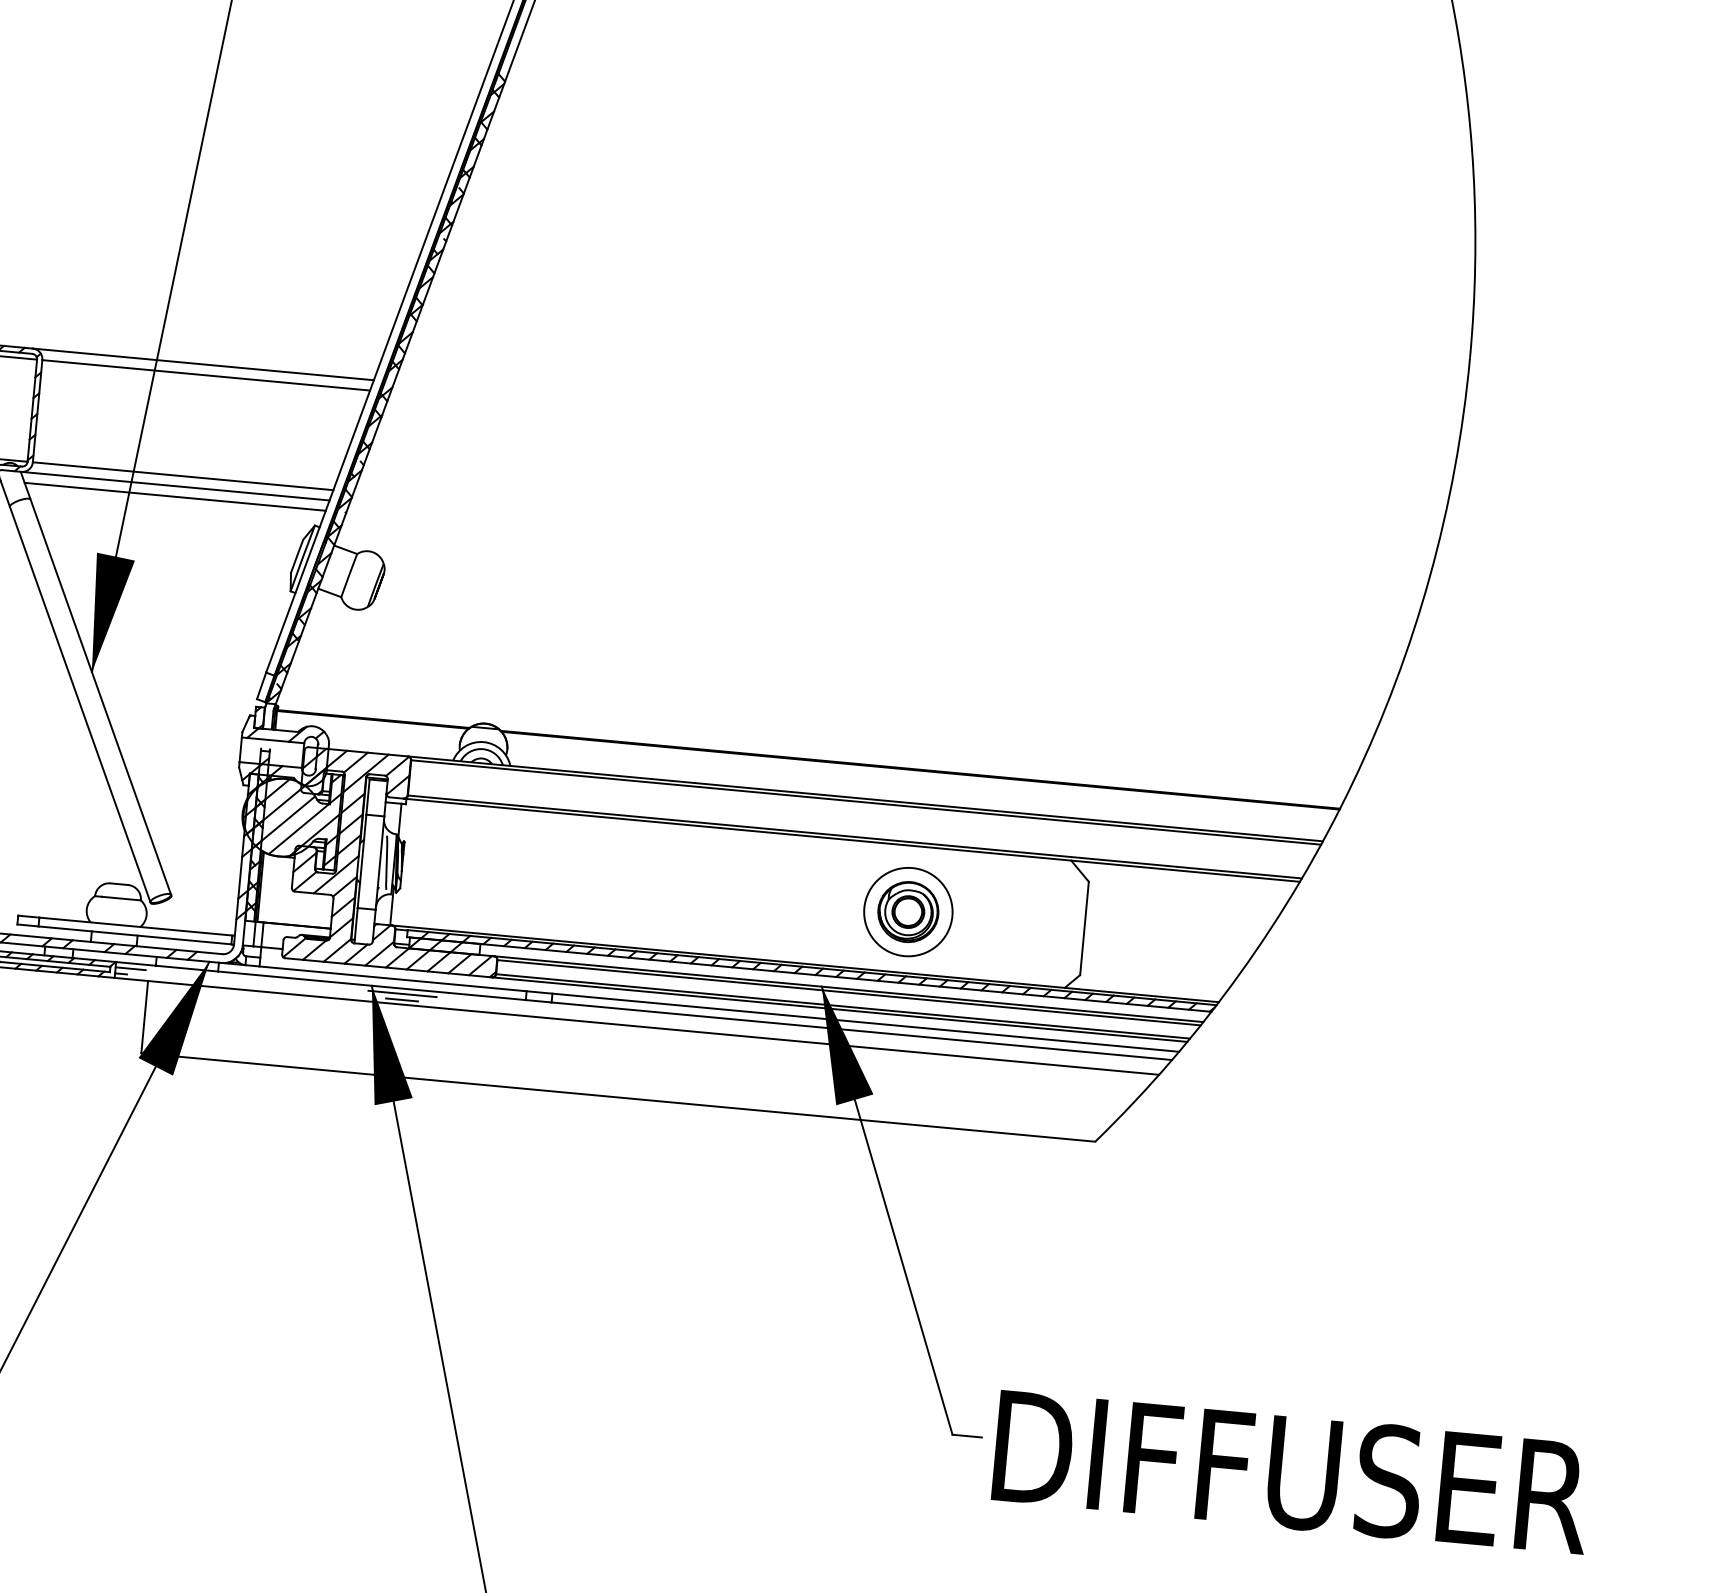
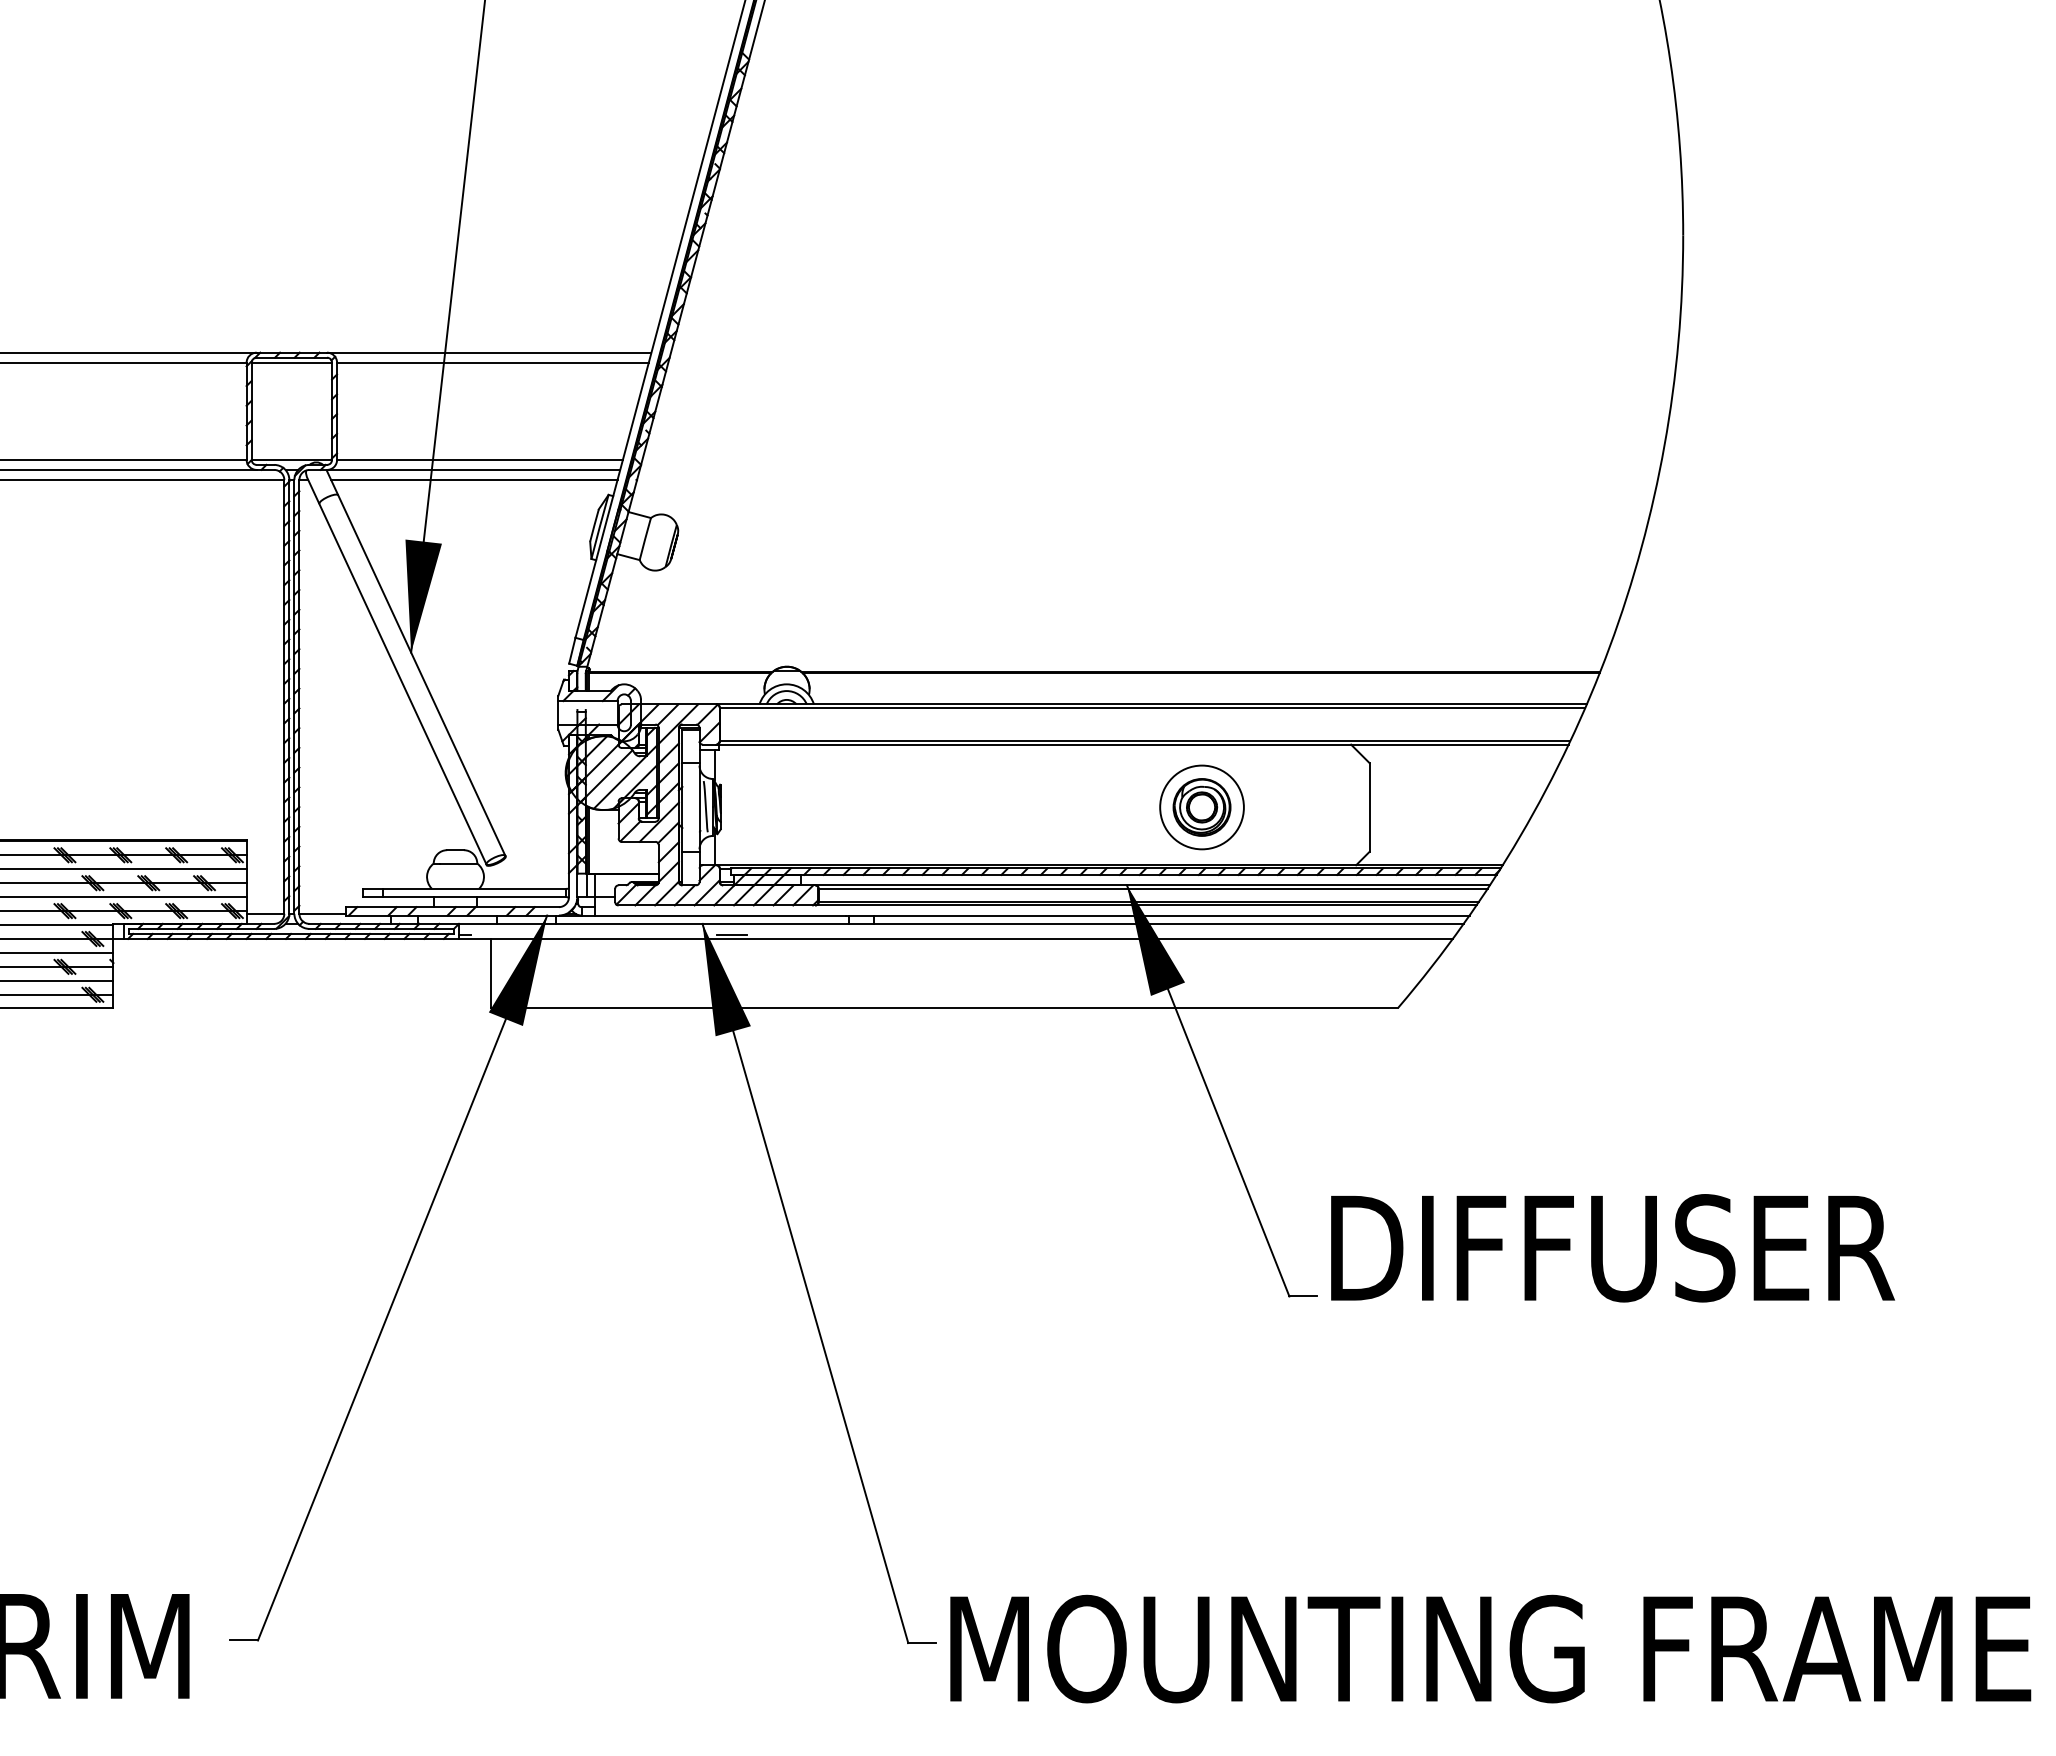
line: (130, 968) -> (473, 928), removed
line: (401, 993) -> (731, 928), removed
text: (1291, 1472) -> (1612, 1248), moved

